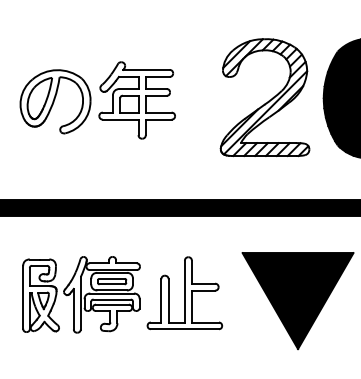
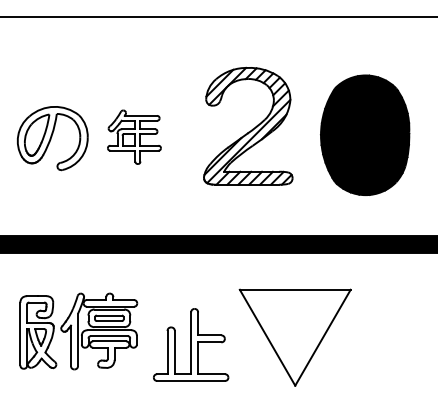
part: (265, 96) -> (248, 125), moved
part: (137, 100) -> (134, 137), size x0.7
part: (185, 292) -> (191, 344), moved
fill: (297, 300) -> (294, 337), removed

